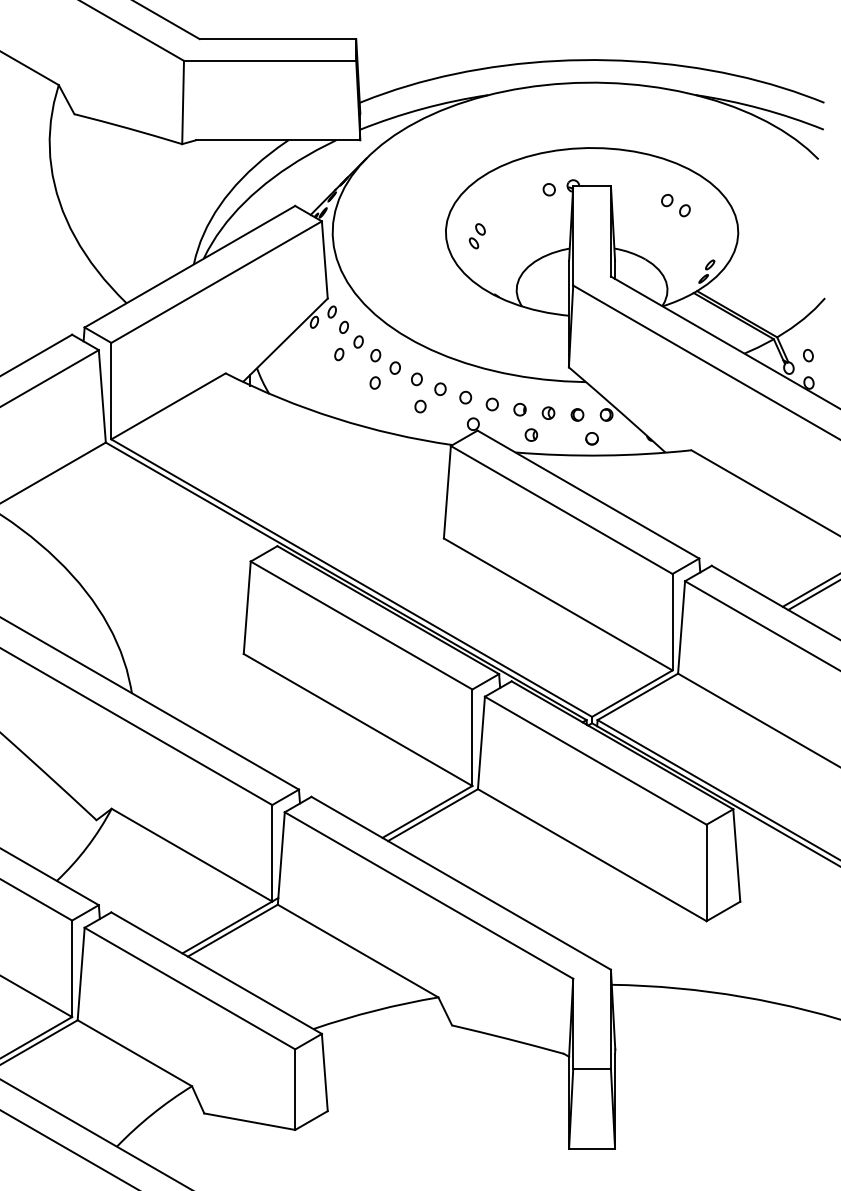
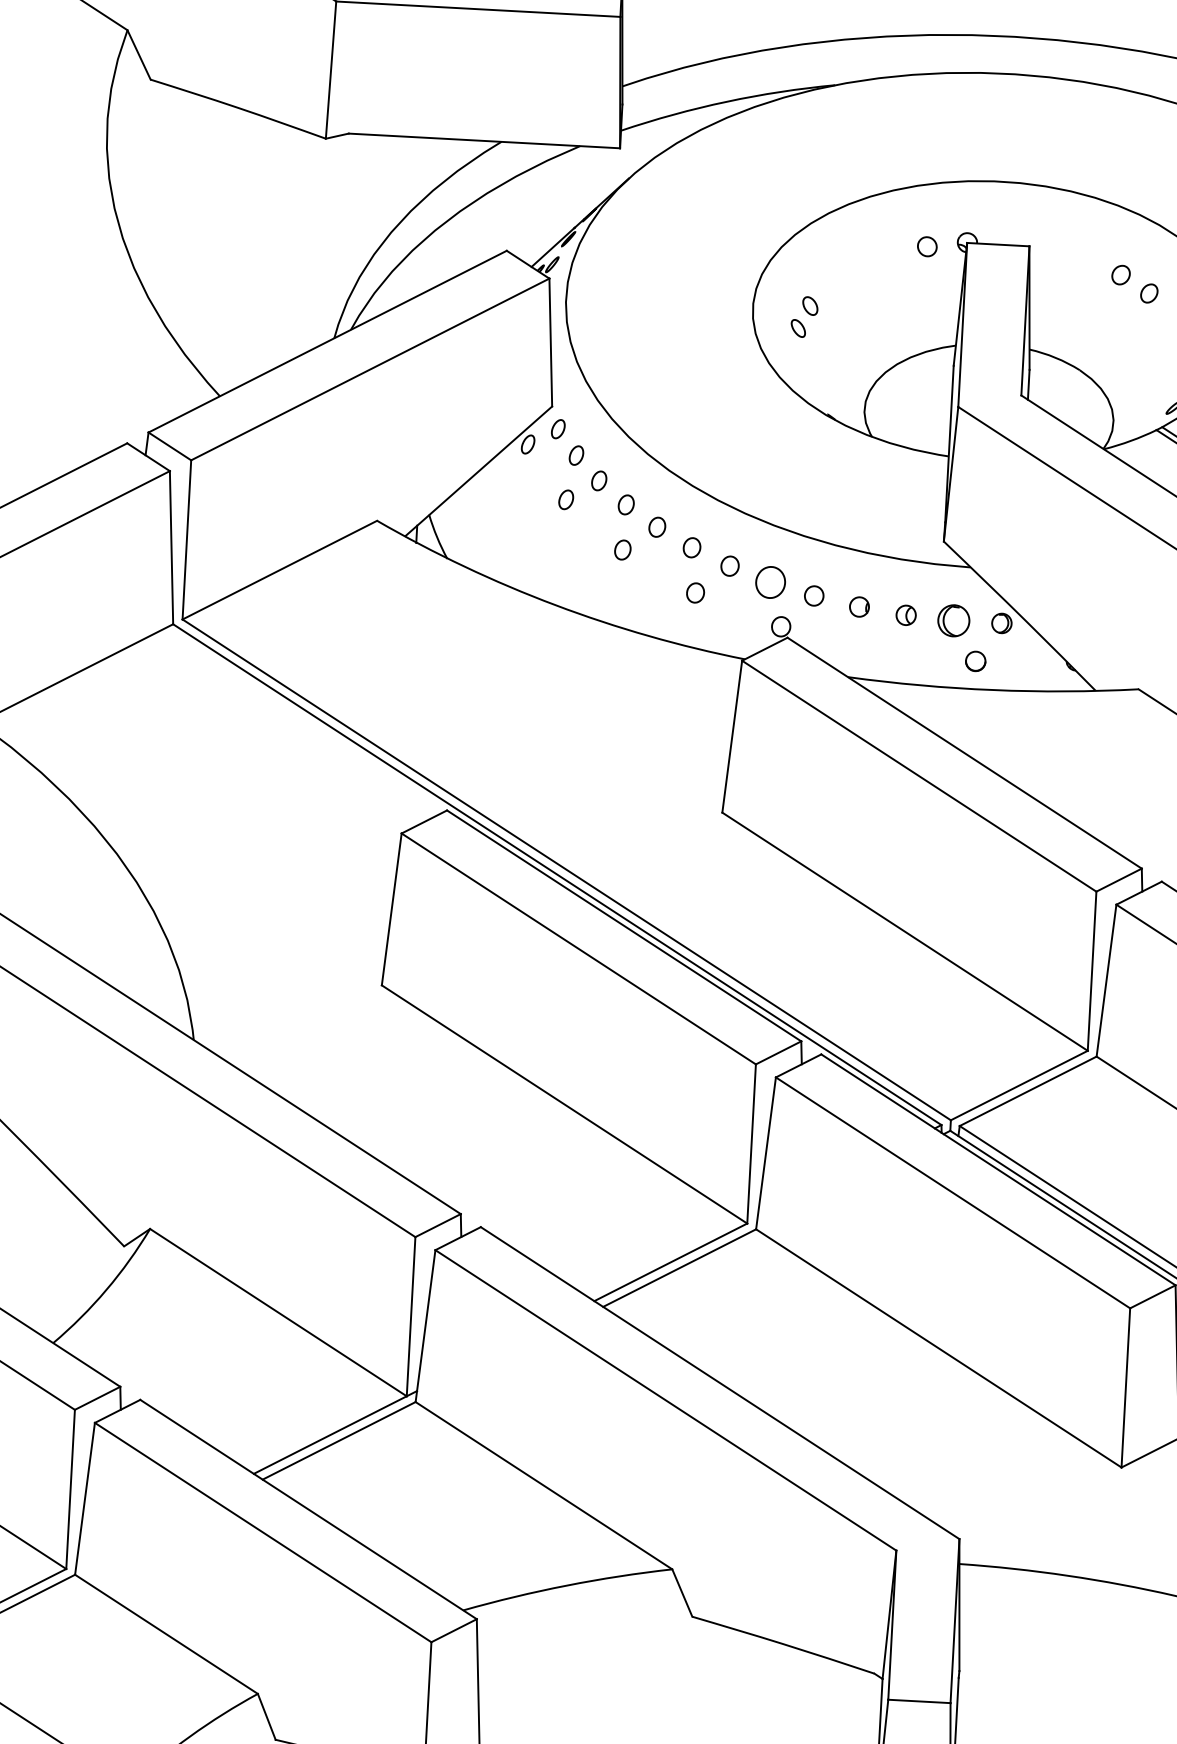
part: (465, 397) -> (770, 582), size x1.6
part: (577, 414) -> (953, 620), size x1.6
part: (531, 434) -> (876, 648), removed

